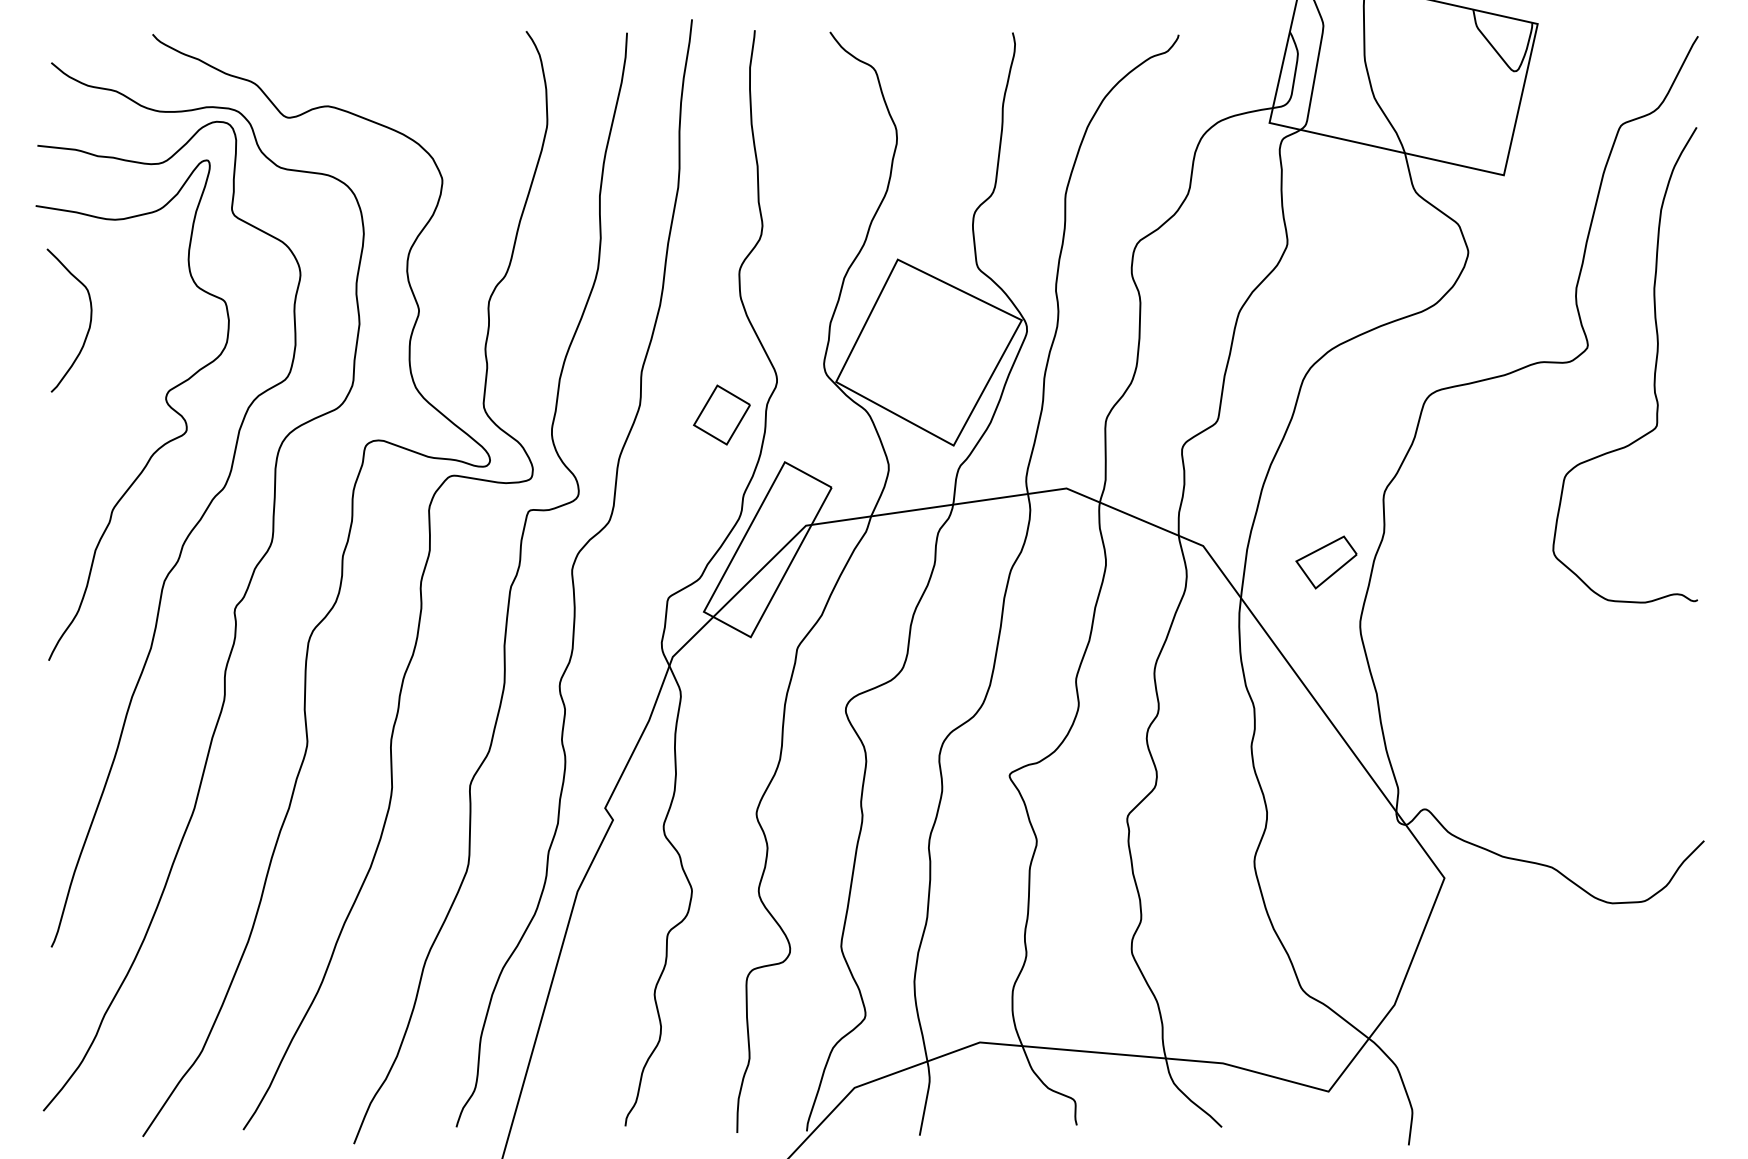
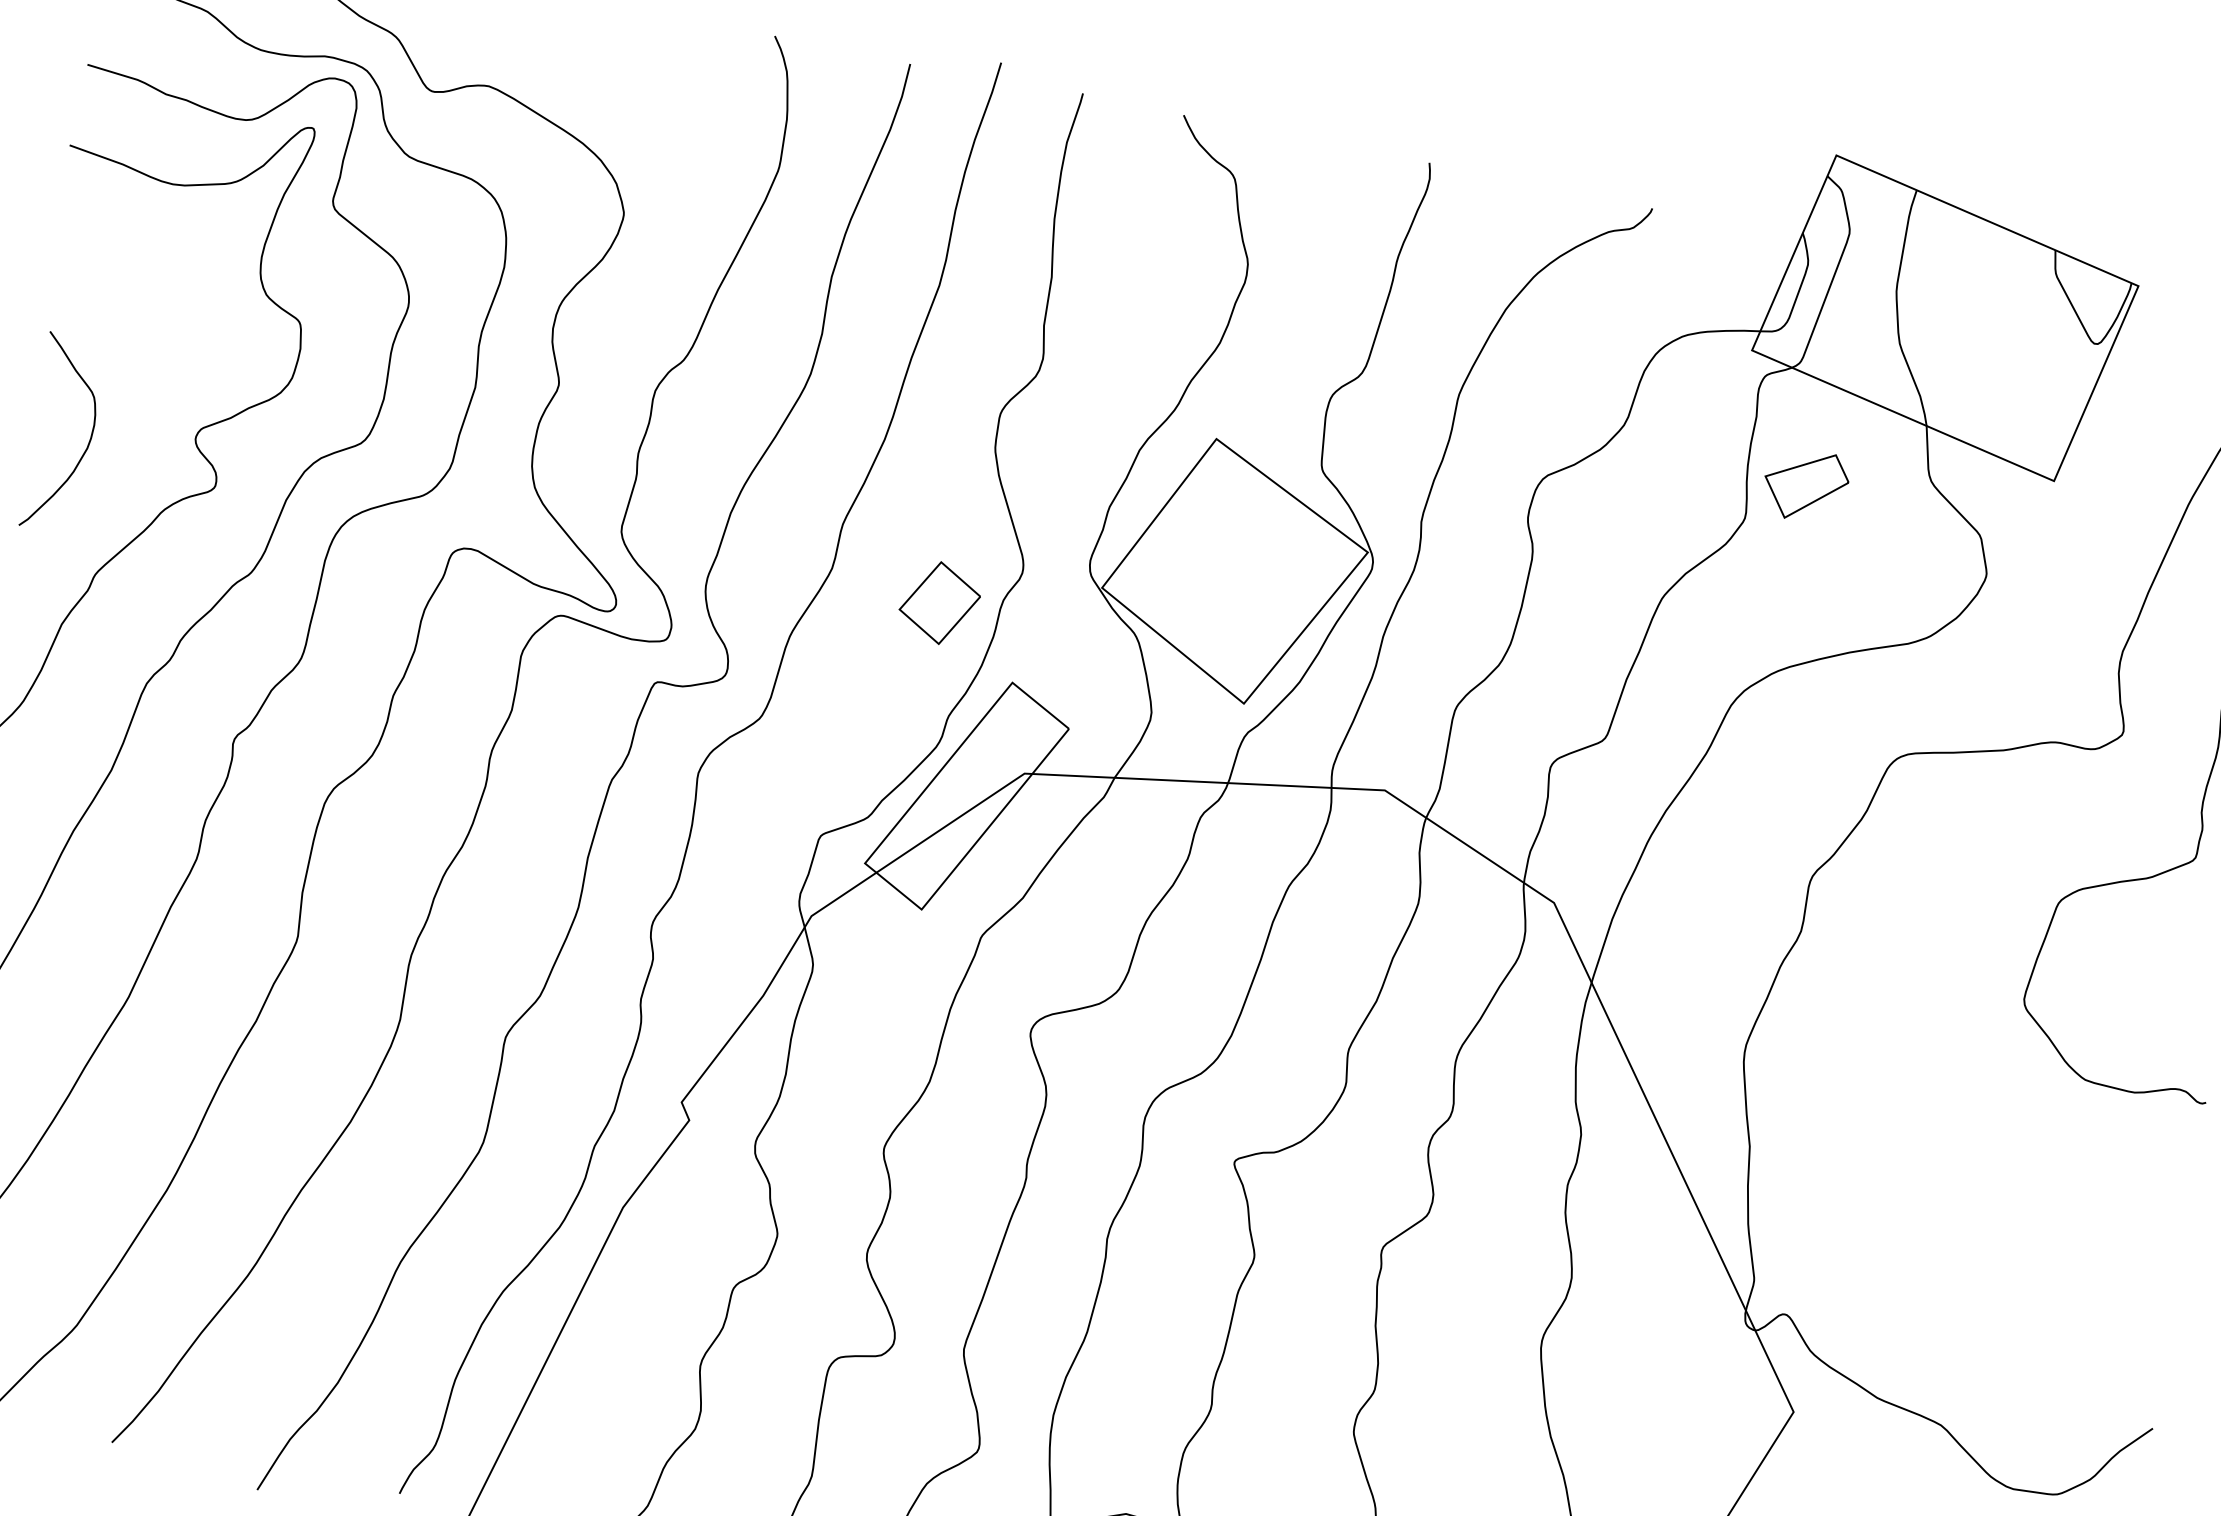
curve: (89, 322) -> (88, 441), moved
part: (1326, 562) -> (1805, 485), moved

